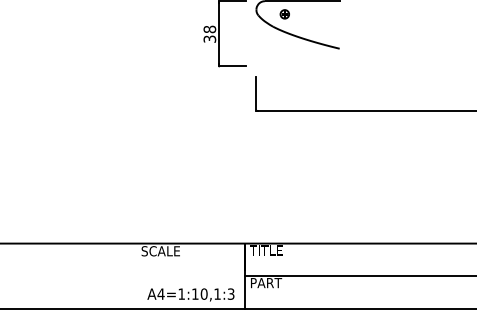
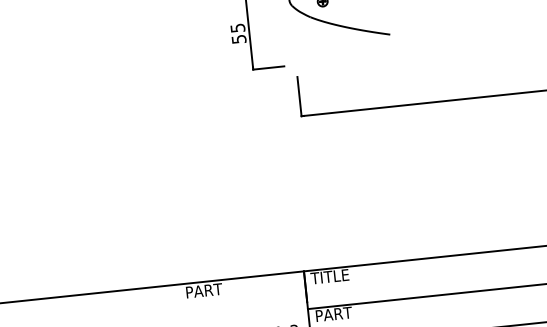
text: (209, 33) -> (237, 32), 38 -> 55
text: (160, 251) -> (207, 290), SCALE -> PART

